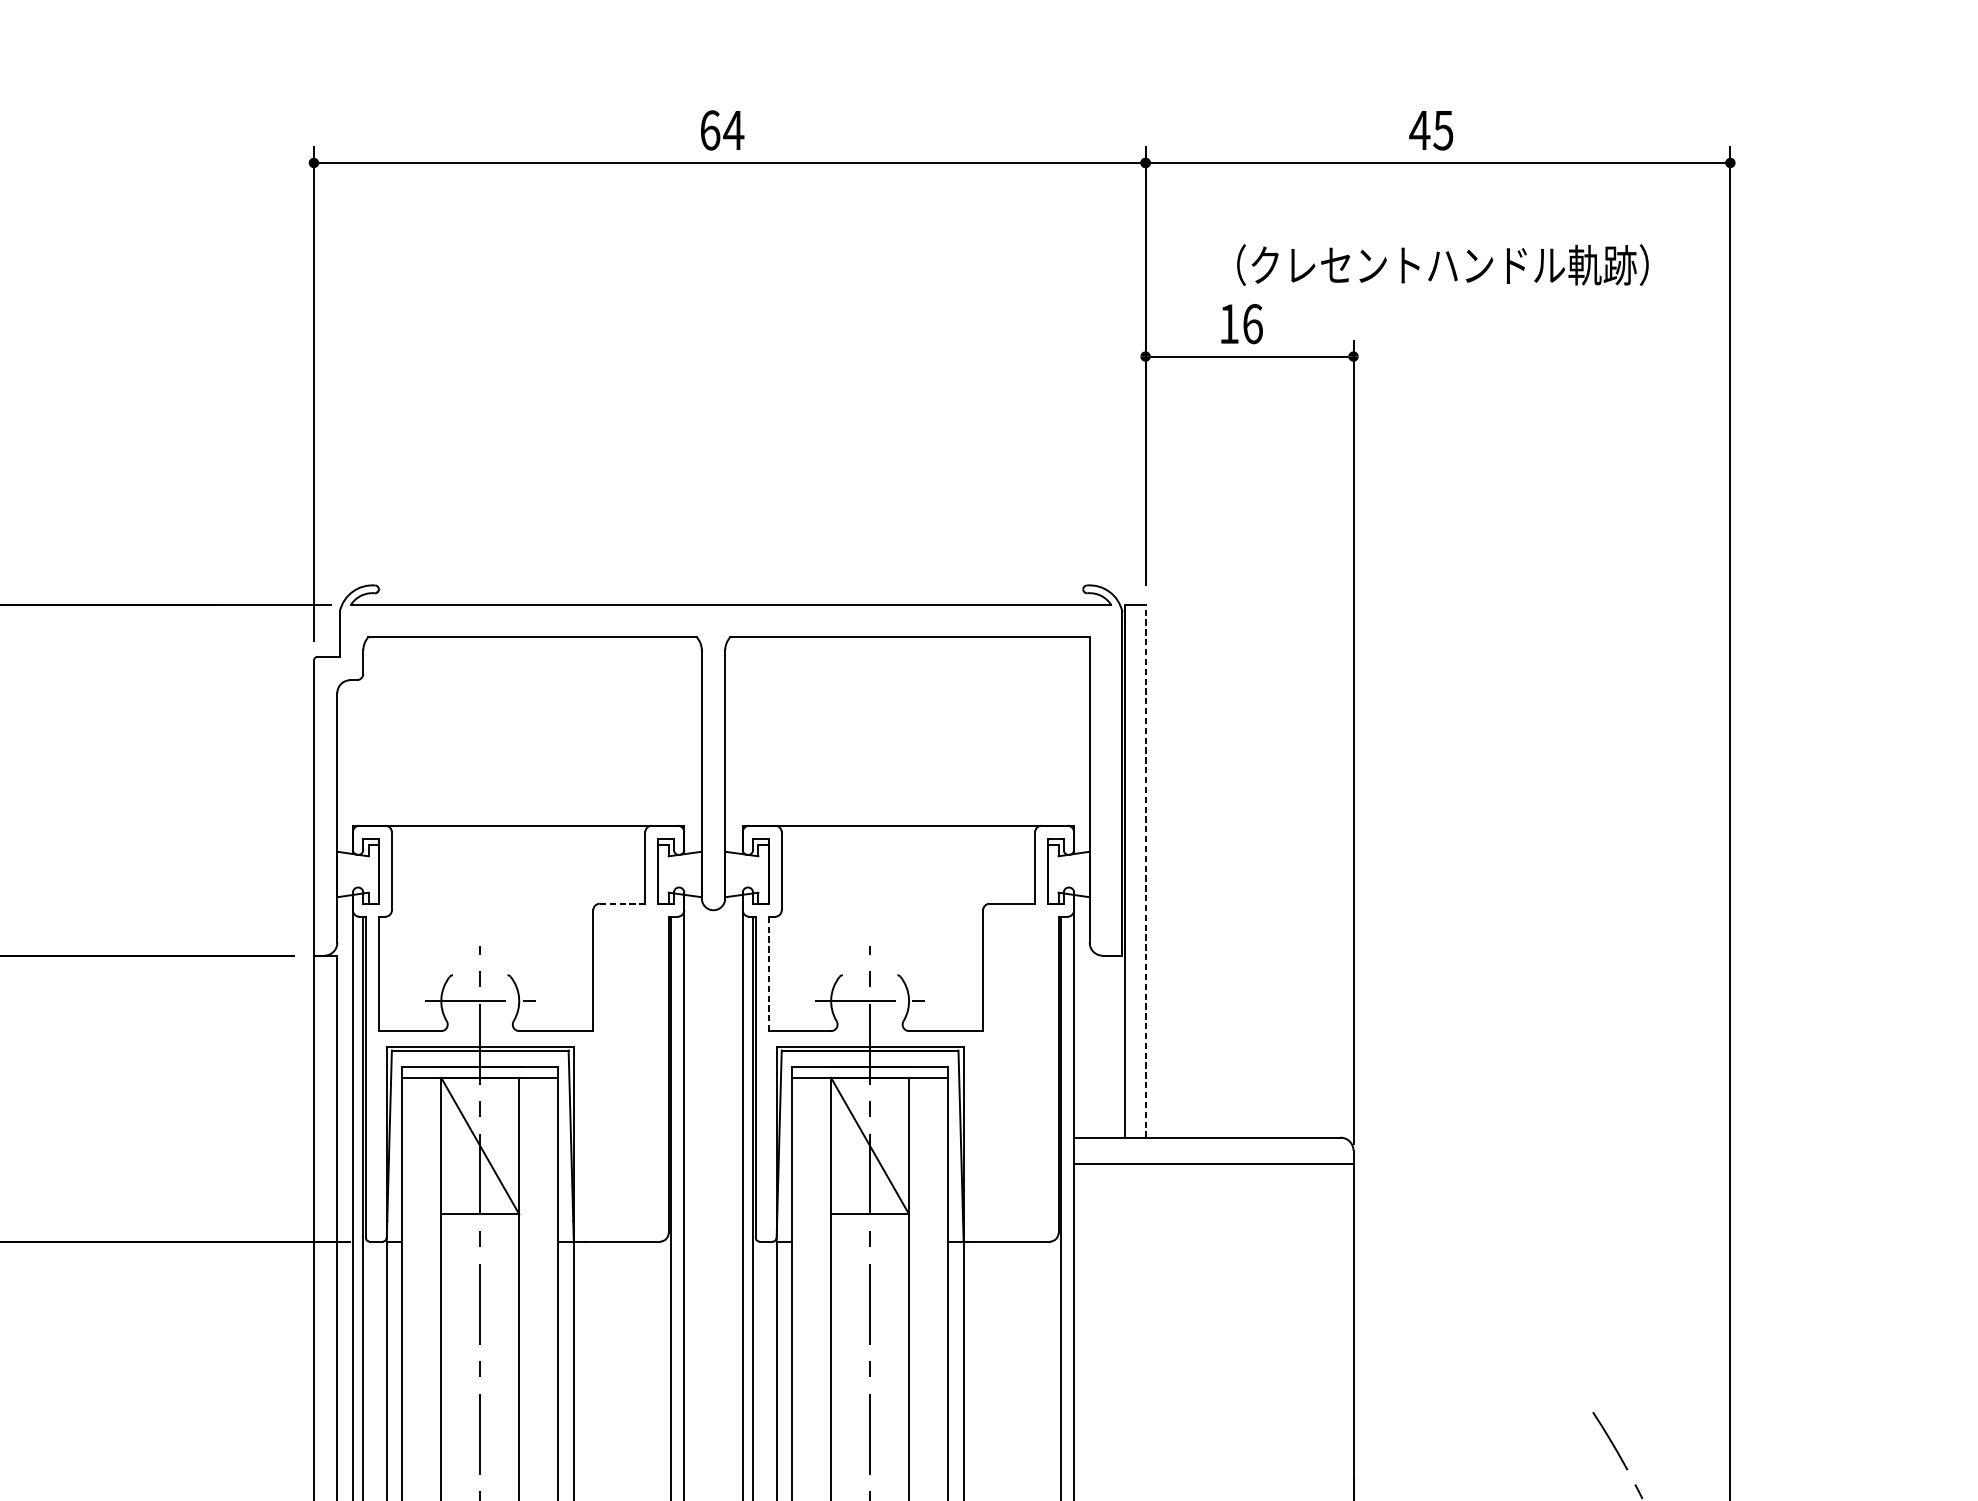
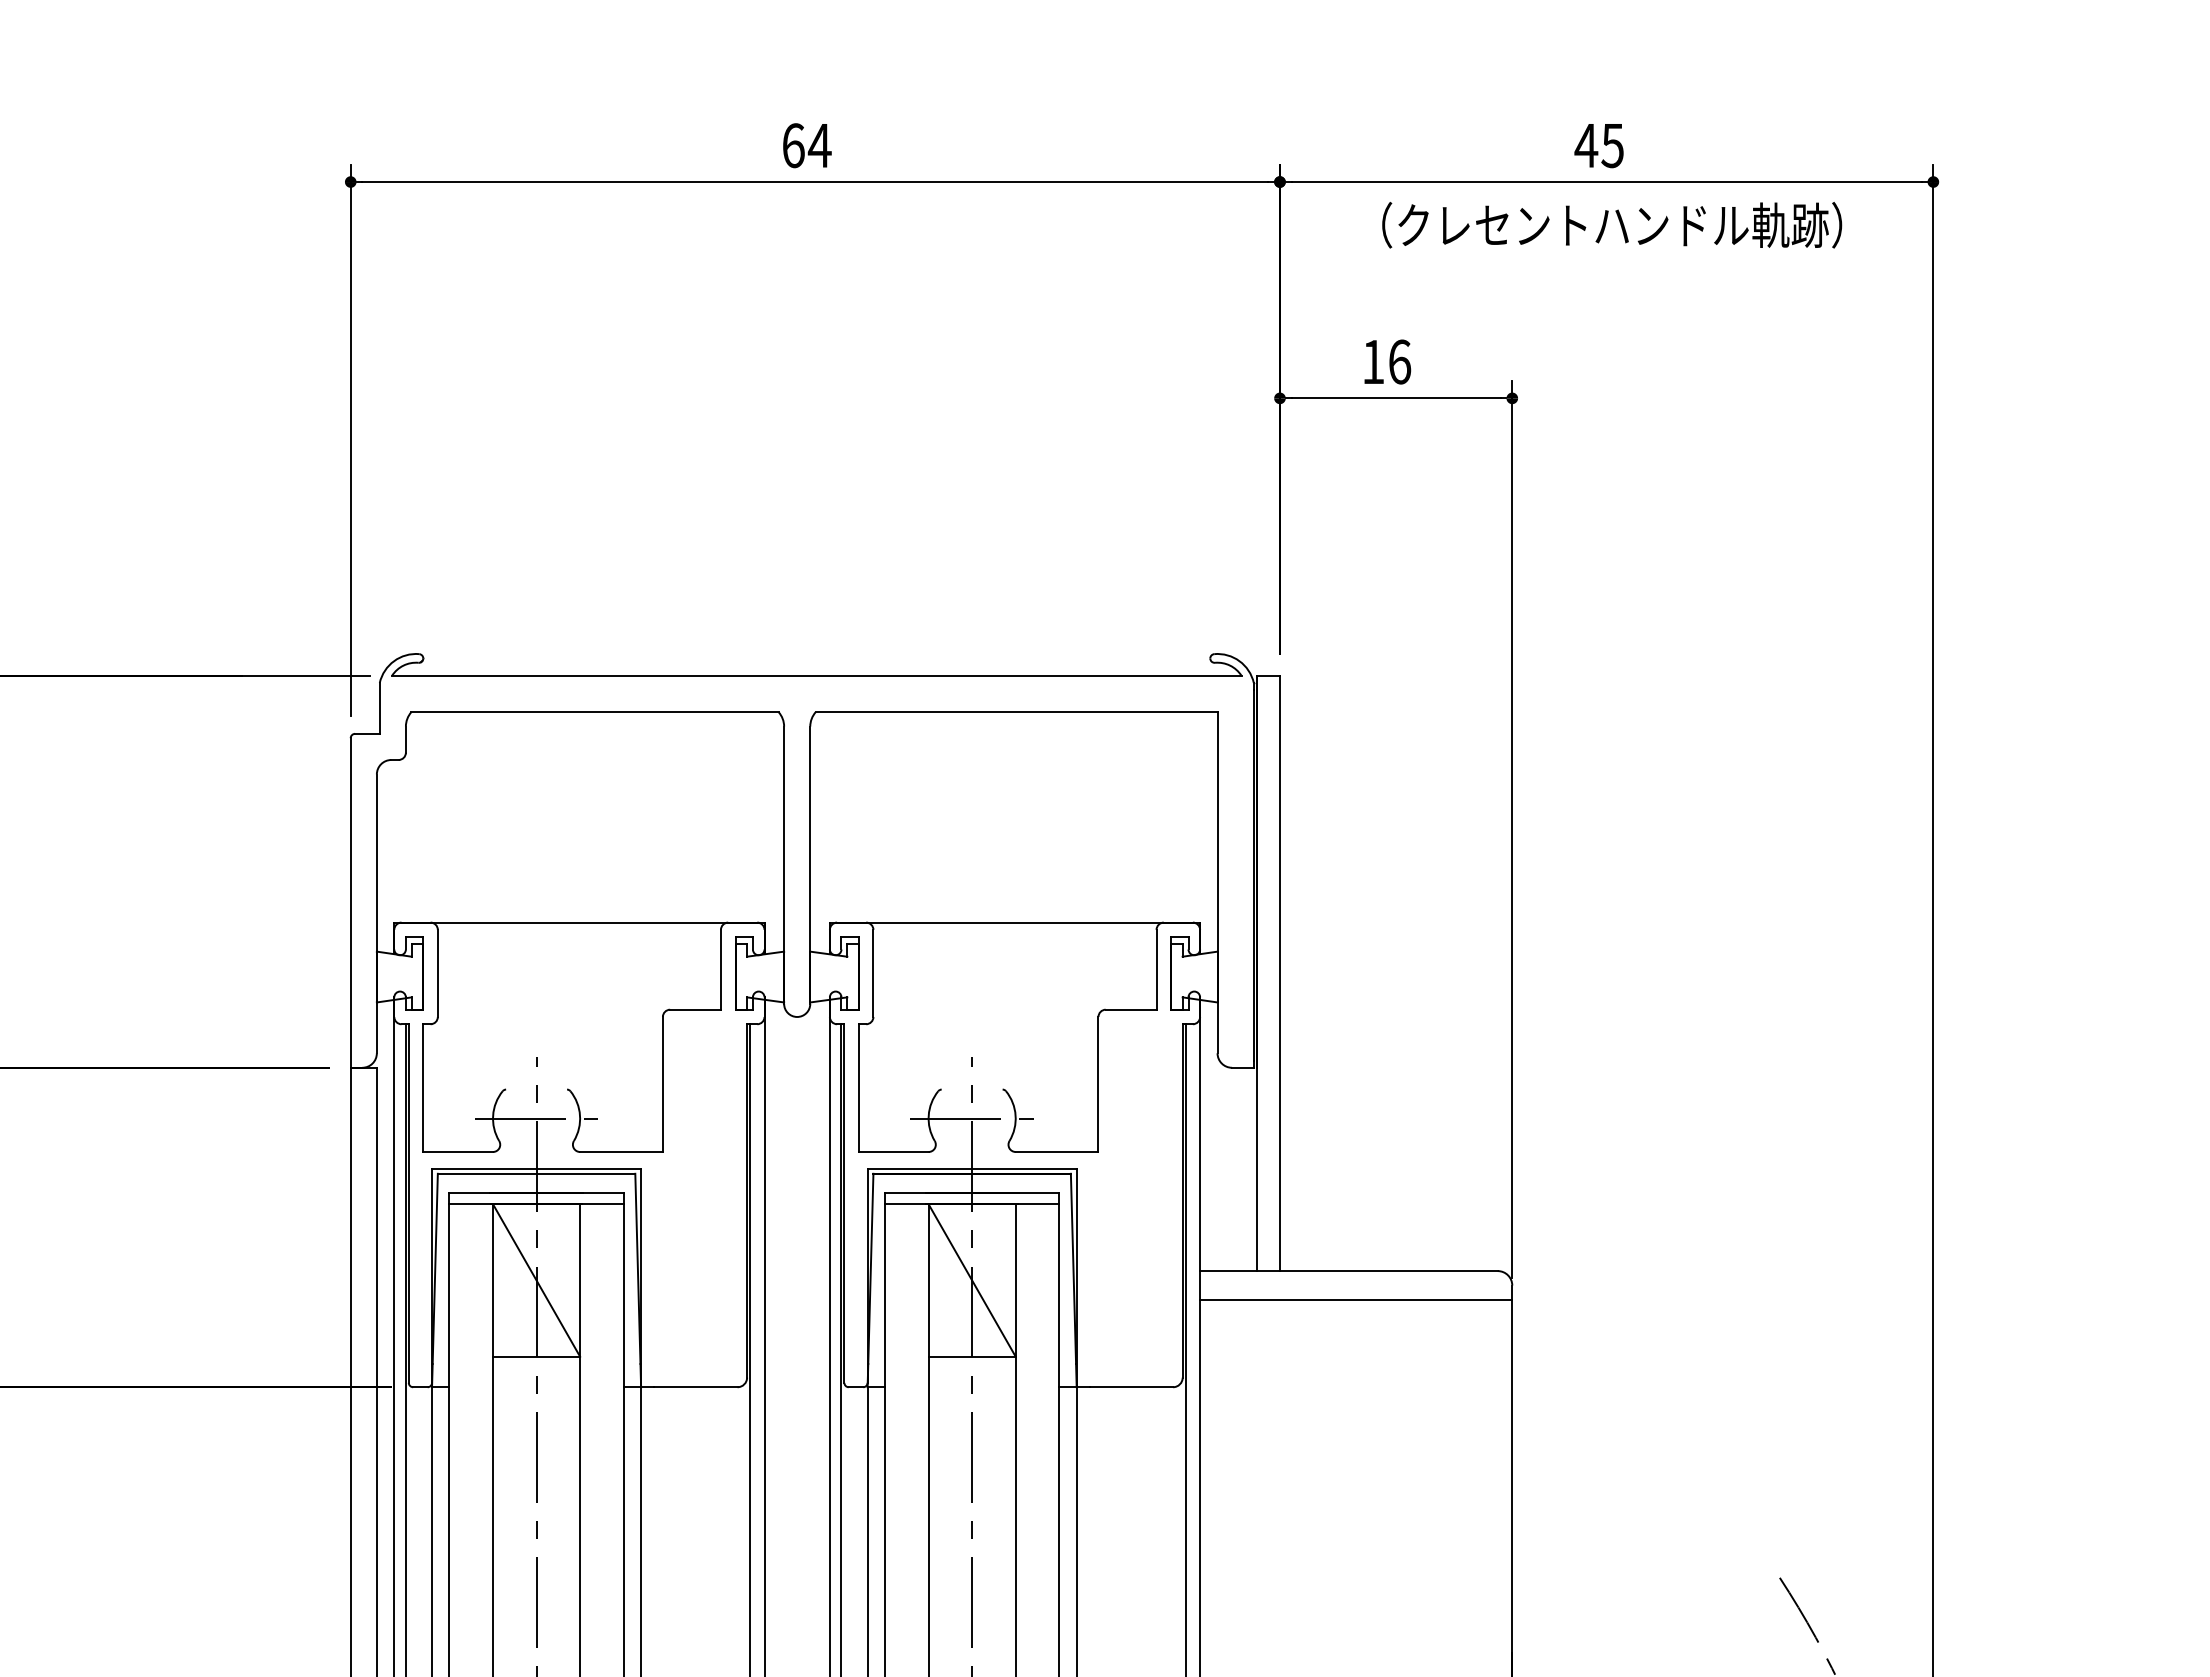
text: (1443, 265) -> (1612, 225), moved
line: (1145, 871) -> (1279, 973), dashed -> solid
line: (623, 903) -> (696, 1009), dashed -> solid
line: (768, 974) -> (858, 1088), dashed -> solid

